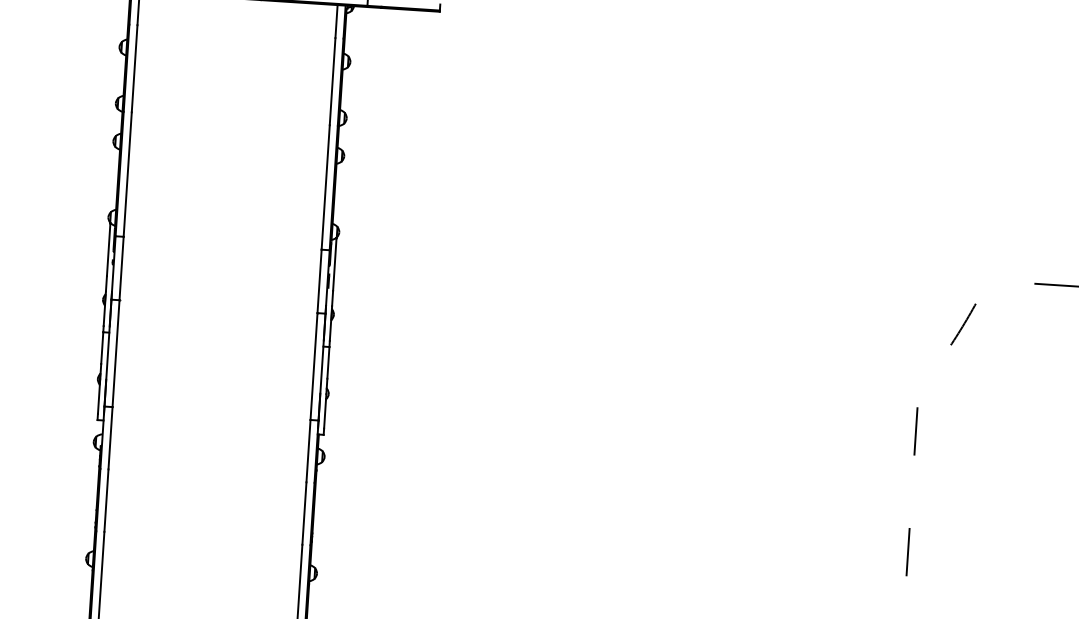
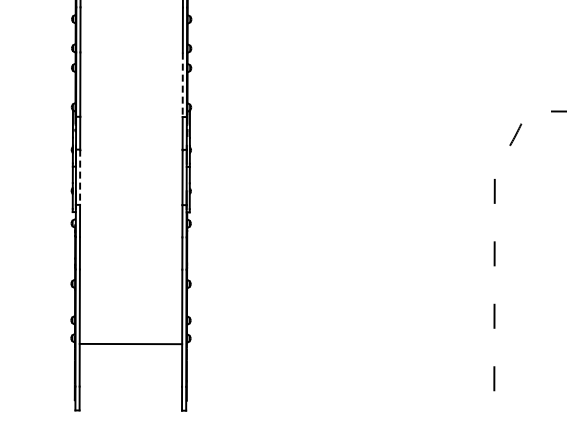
line: (325, 188) -> (182, 85), solid -> dashed
line: (116, 354) -> (80, 177), solid -> dashed

